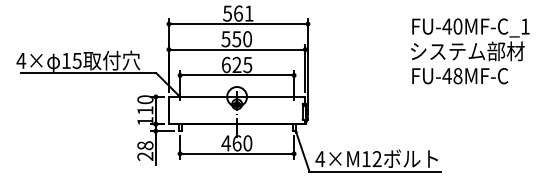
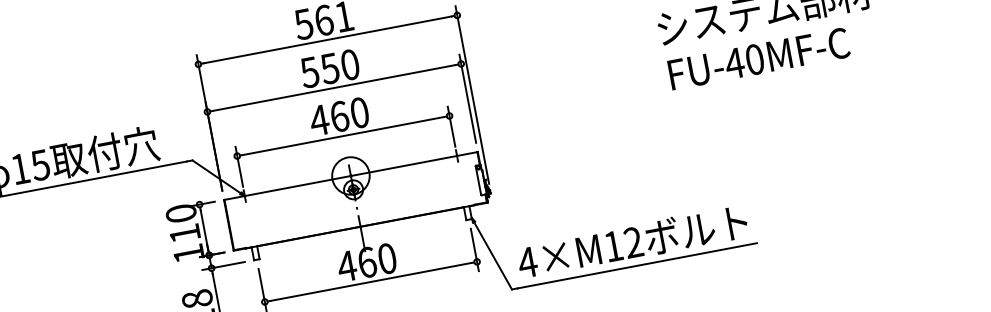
text: (236, 64) -> (338, 115), 625 -> 460
text: (457, 75) -> (753, 58), FU-48MF-C -> FU-40MF-C

